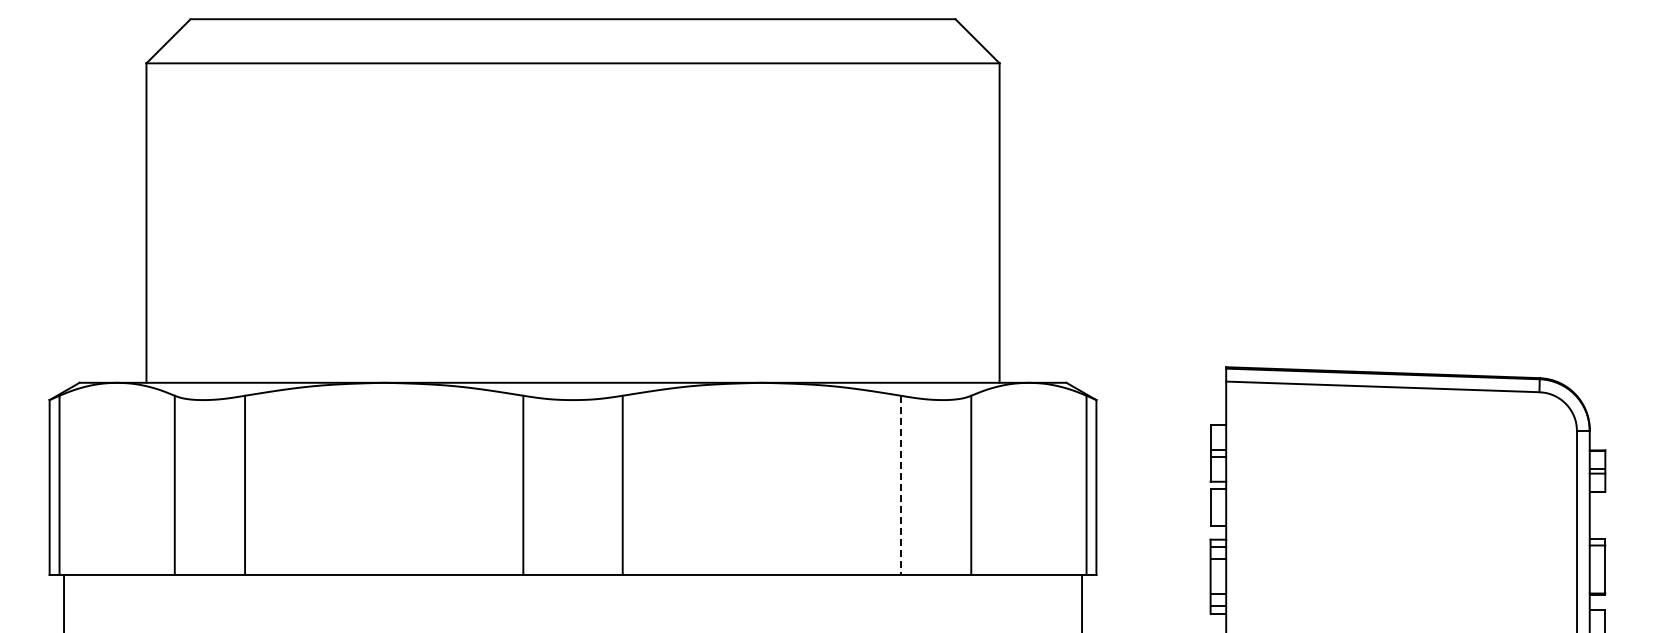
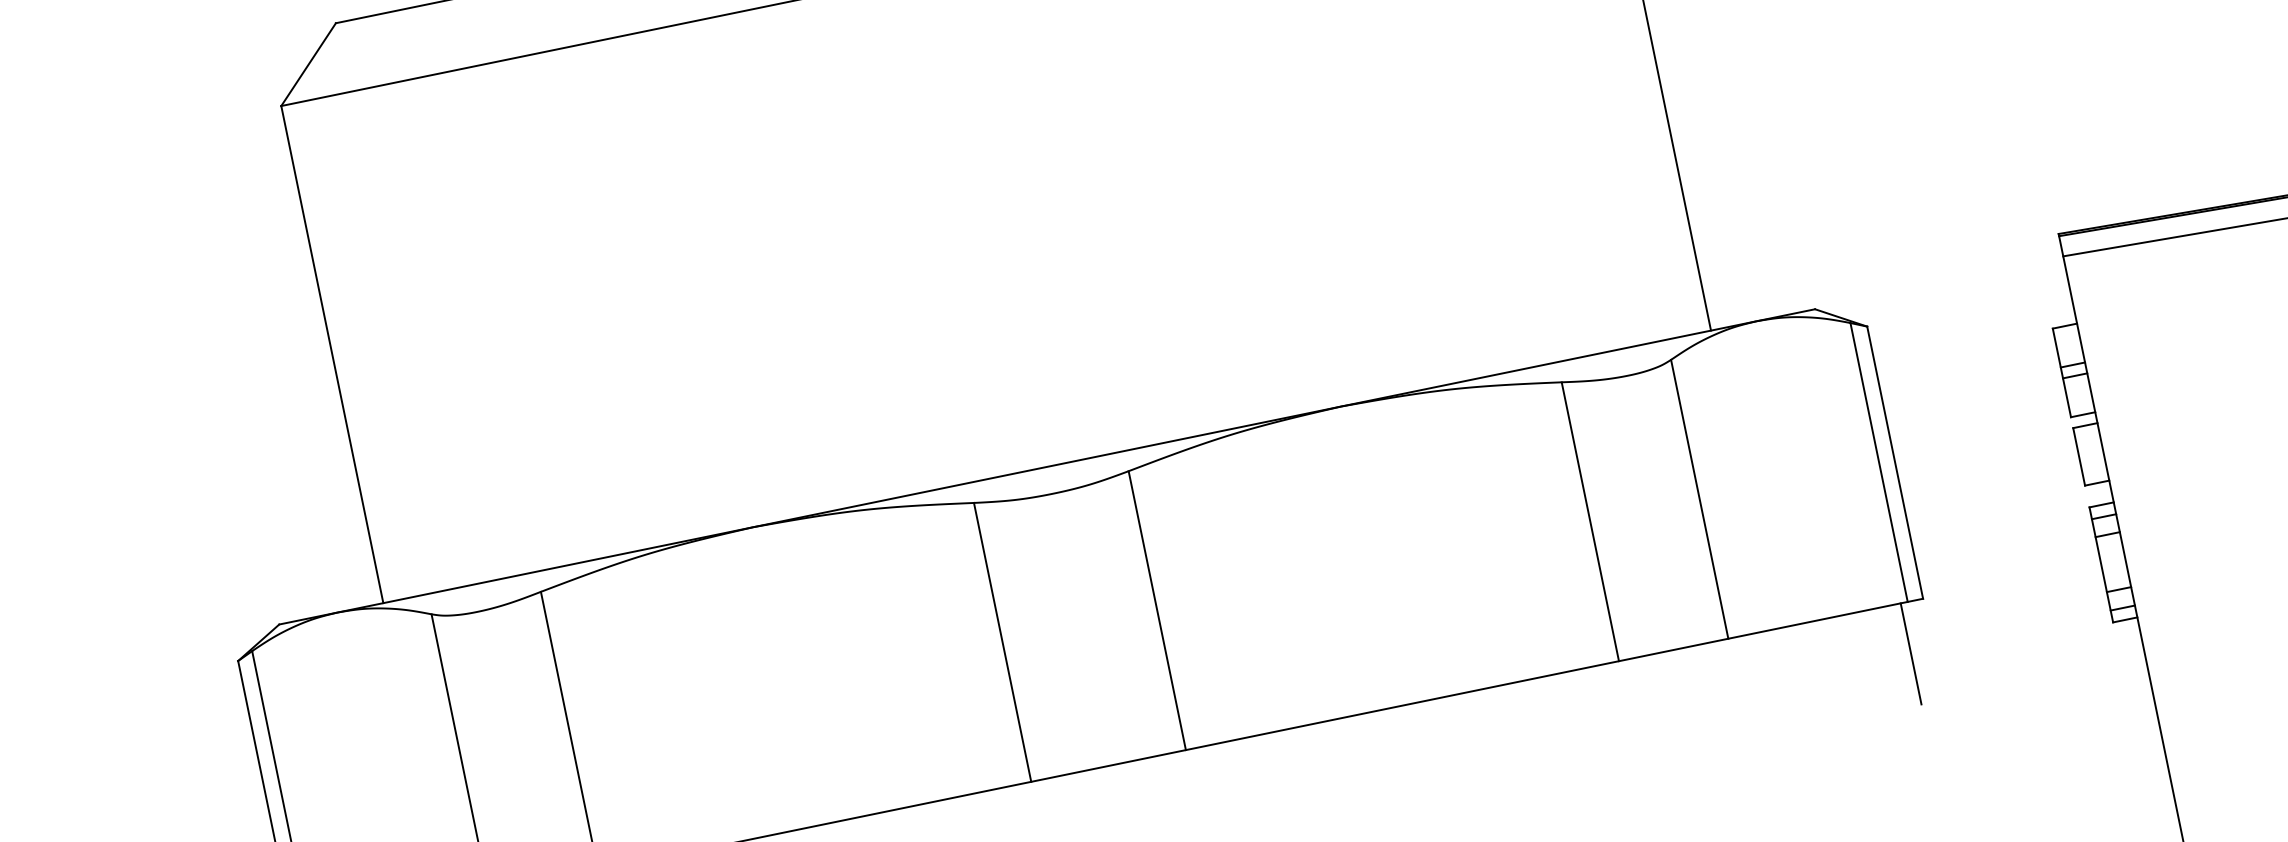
line: (901, 485) -> (1591, 521), dashed -> solid

